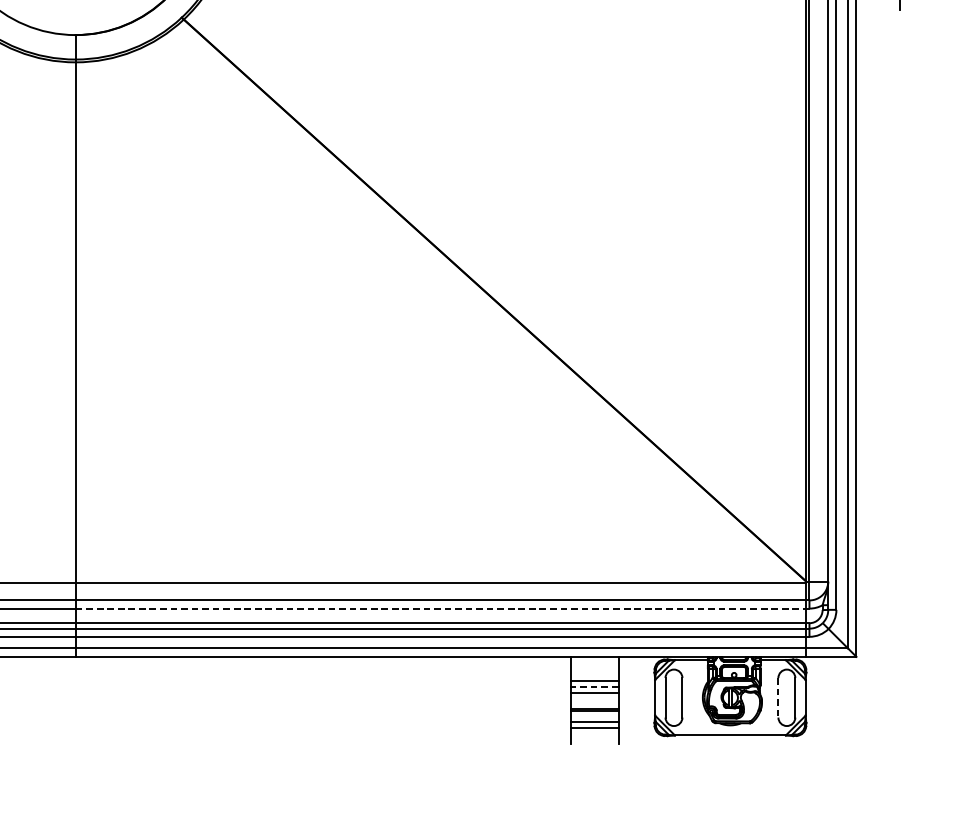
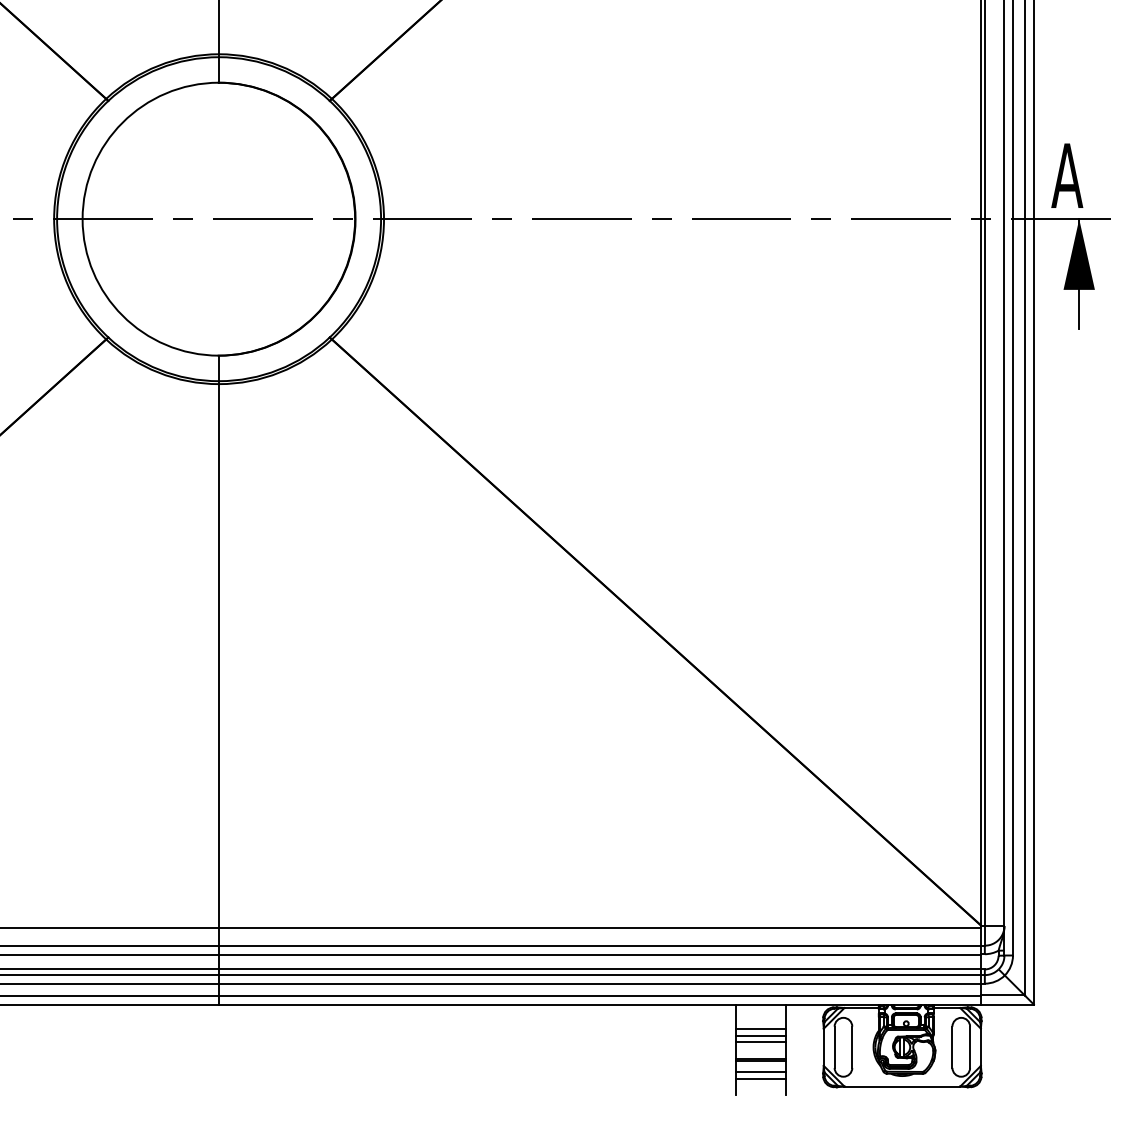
line: (440, 608) -> (599, 954), dashed -> solid
line: (595, 686) -> (761, 1035), dashed -> solid
line: (778, 698) -> (952, 1047), dashed -> solid

